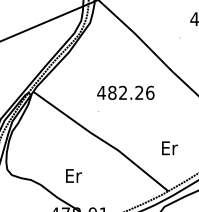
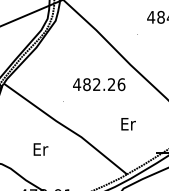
text: (125, 92) -> (98, 84), moved
text: (169, 148) -> (128, 124), moved
text: (73, 175) -> (40, 149), moved

